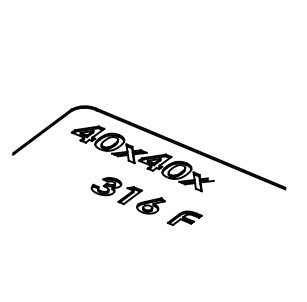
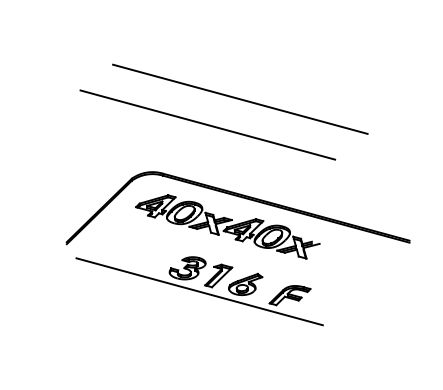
line: (166, 57) -> (240, 98), added
line: (137, 74) -> (207, 124), added
line: (113, 206) -> (199, 291), added

